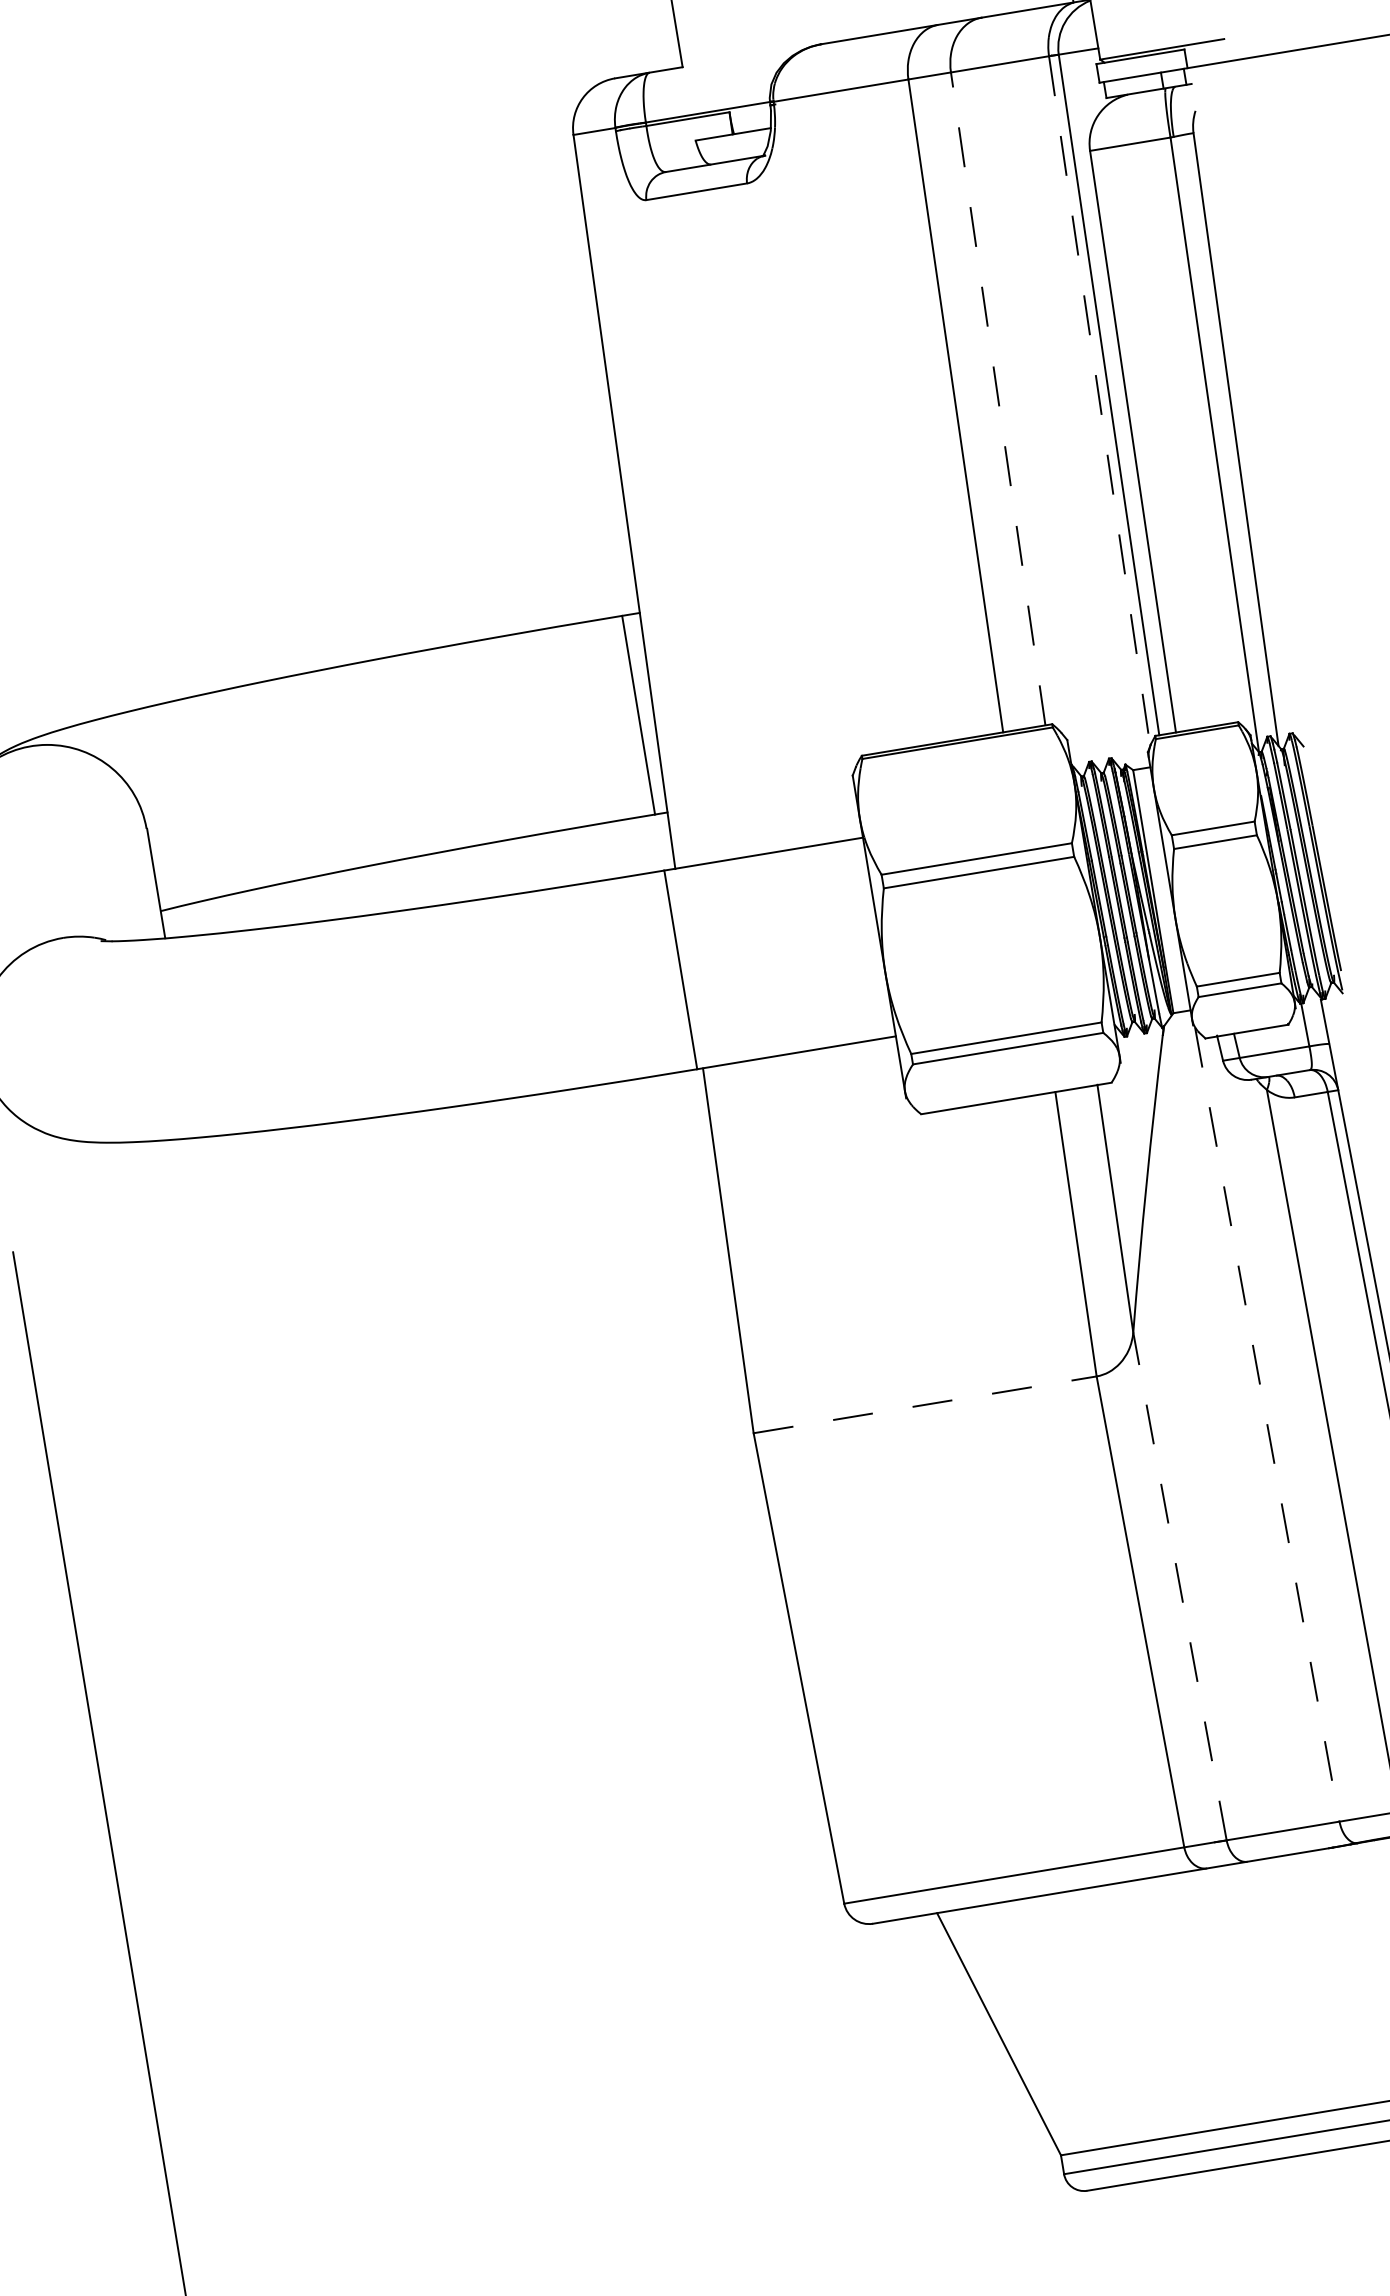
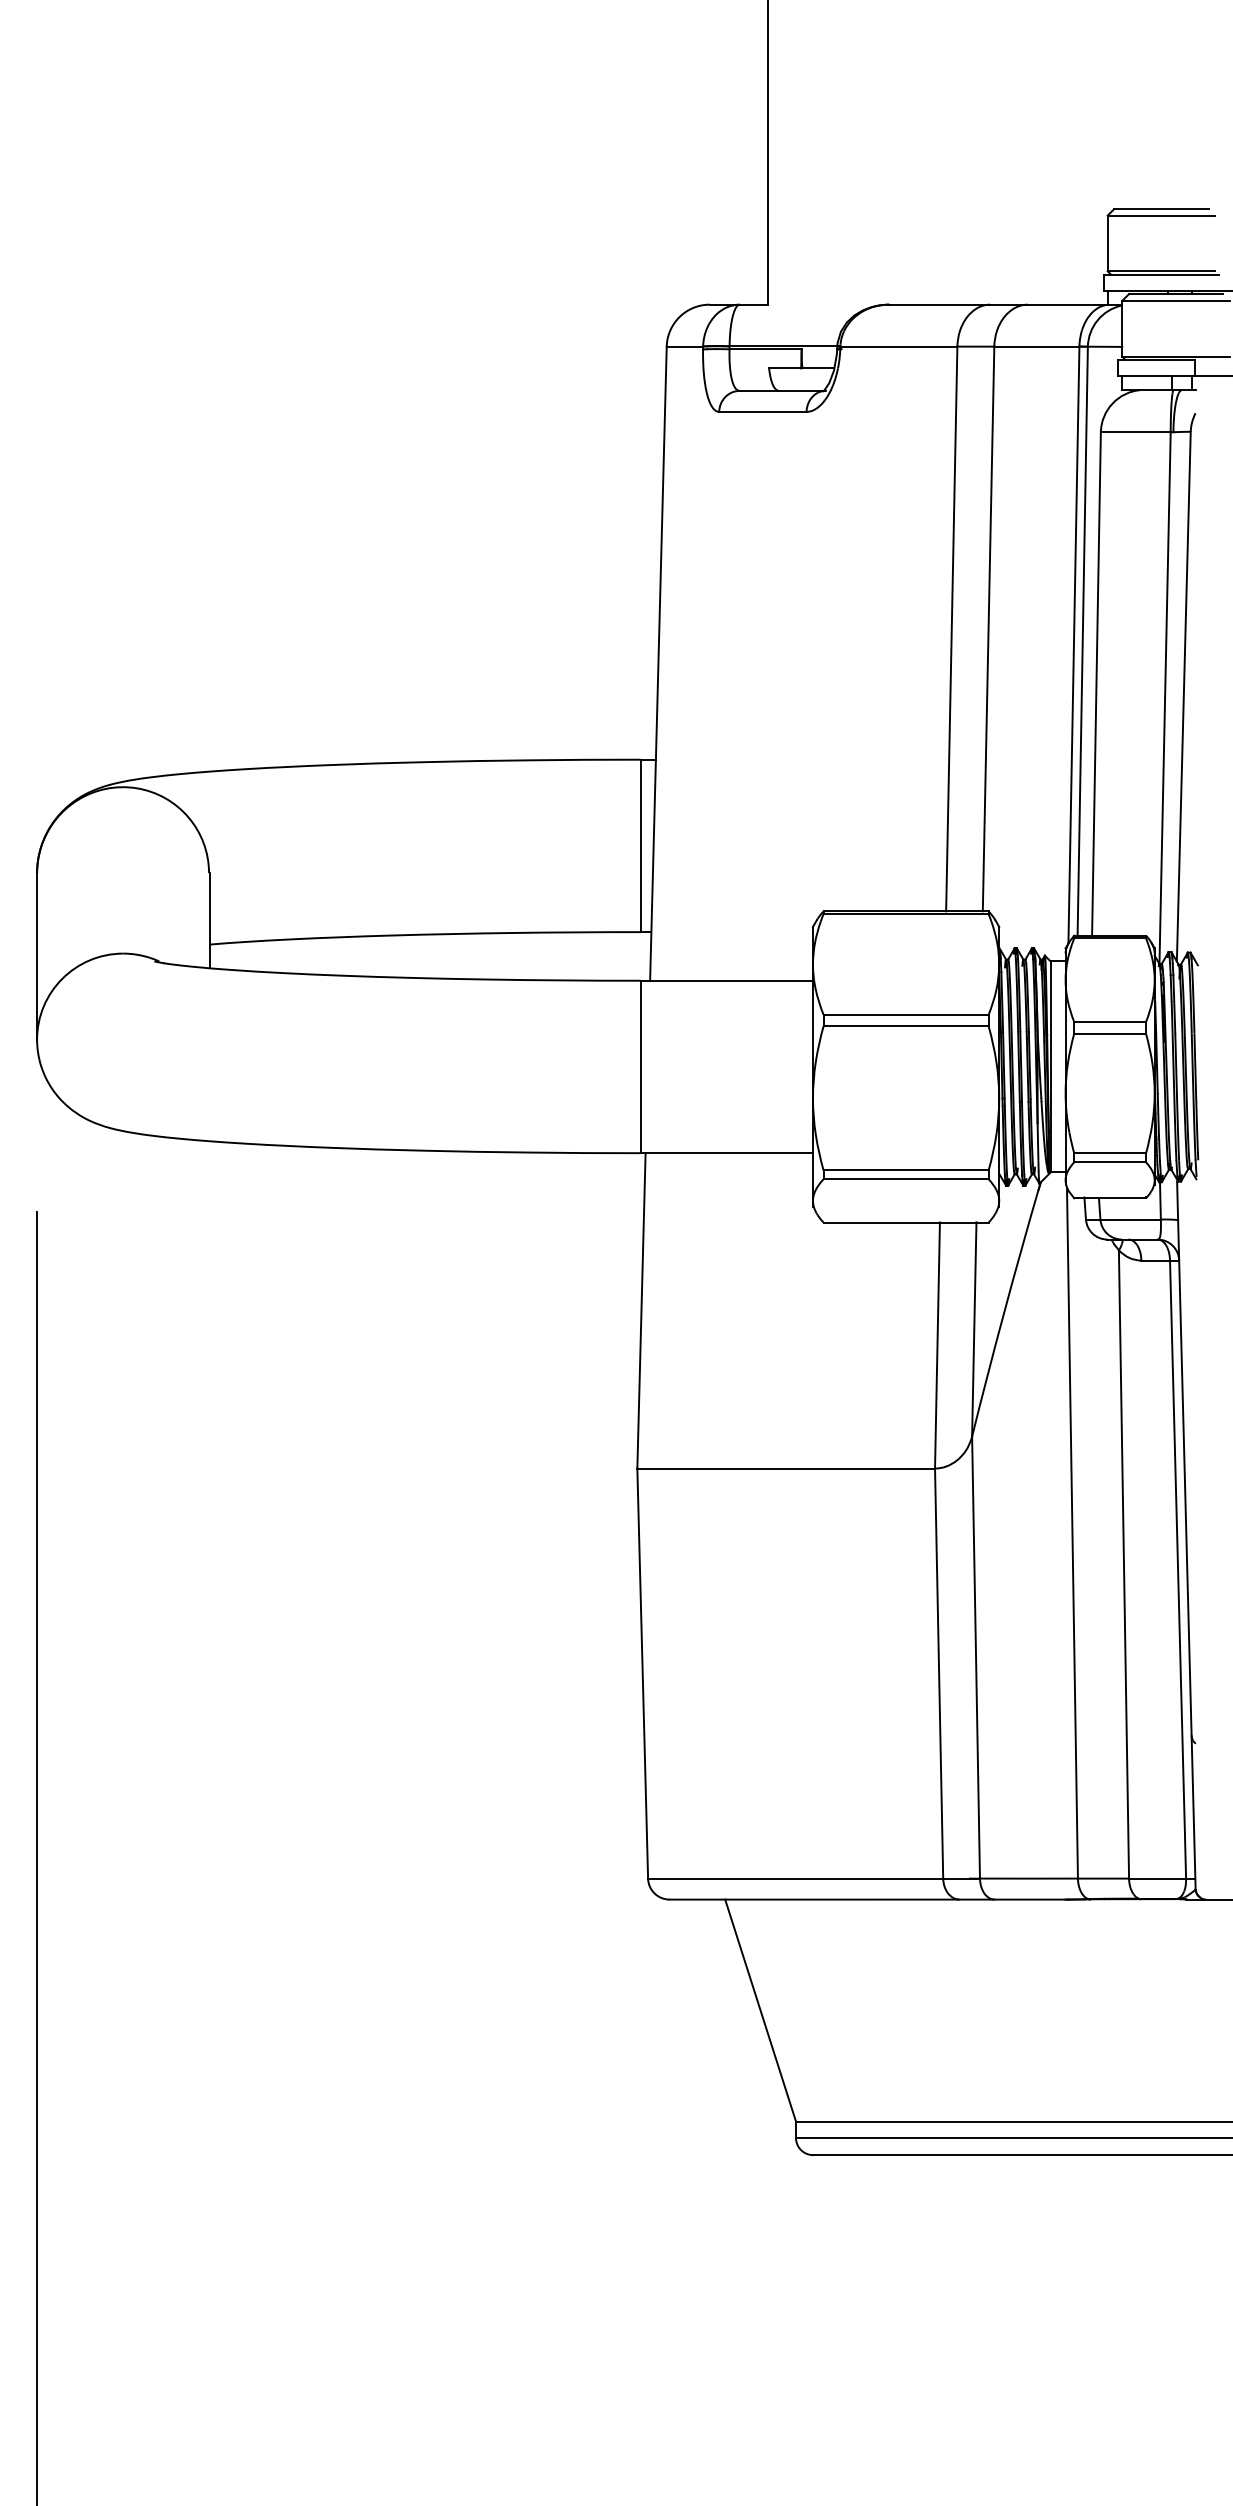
line: (998, 398) -> (988, 628), dashed -> solid
line: (1099, 401) -> (1073, 645), dashed -> solid
line: (925, 1404) -> (786, 1468), dashed -> solid
line: (1267, 1425) -> (1072, 1533), dashed -> solid
line: (1180, 1586) -> (976, 1657), dashed -> solid

